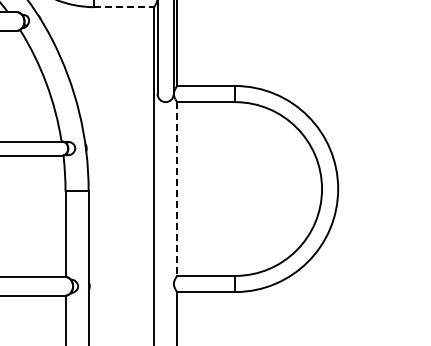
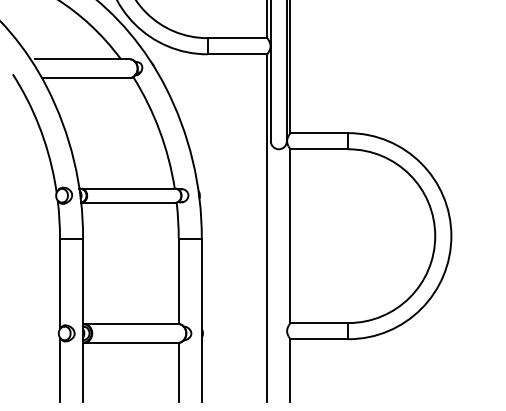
line: (124, 7) -> (237, 54), dashed -> solid
line: (177, 189) -> (290, 236), dashed -> solid

